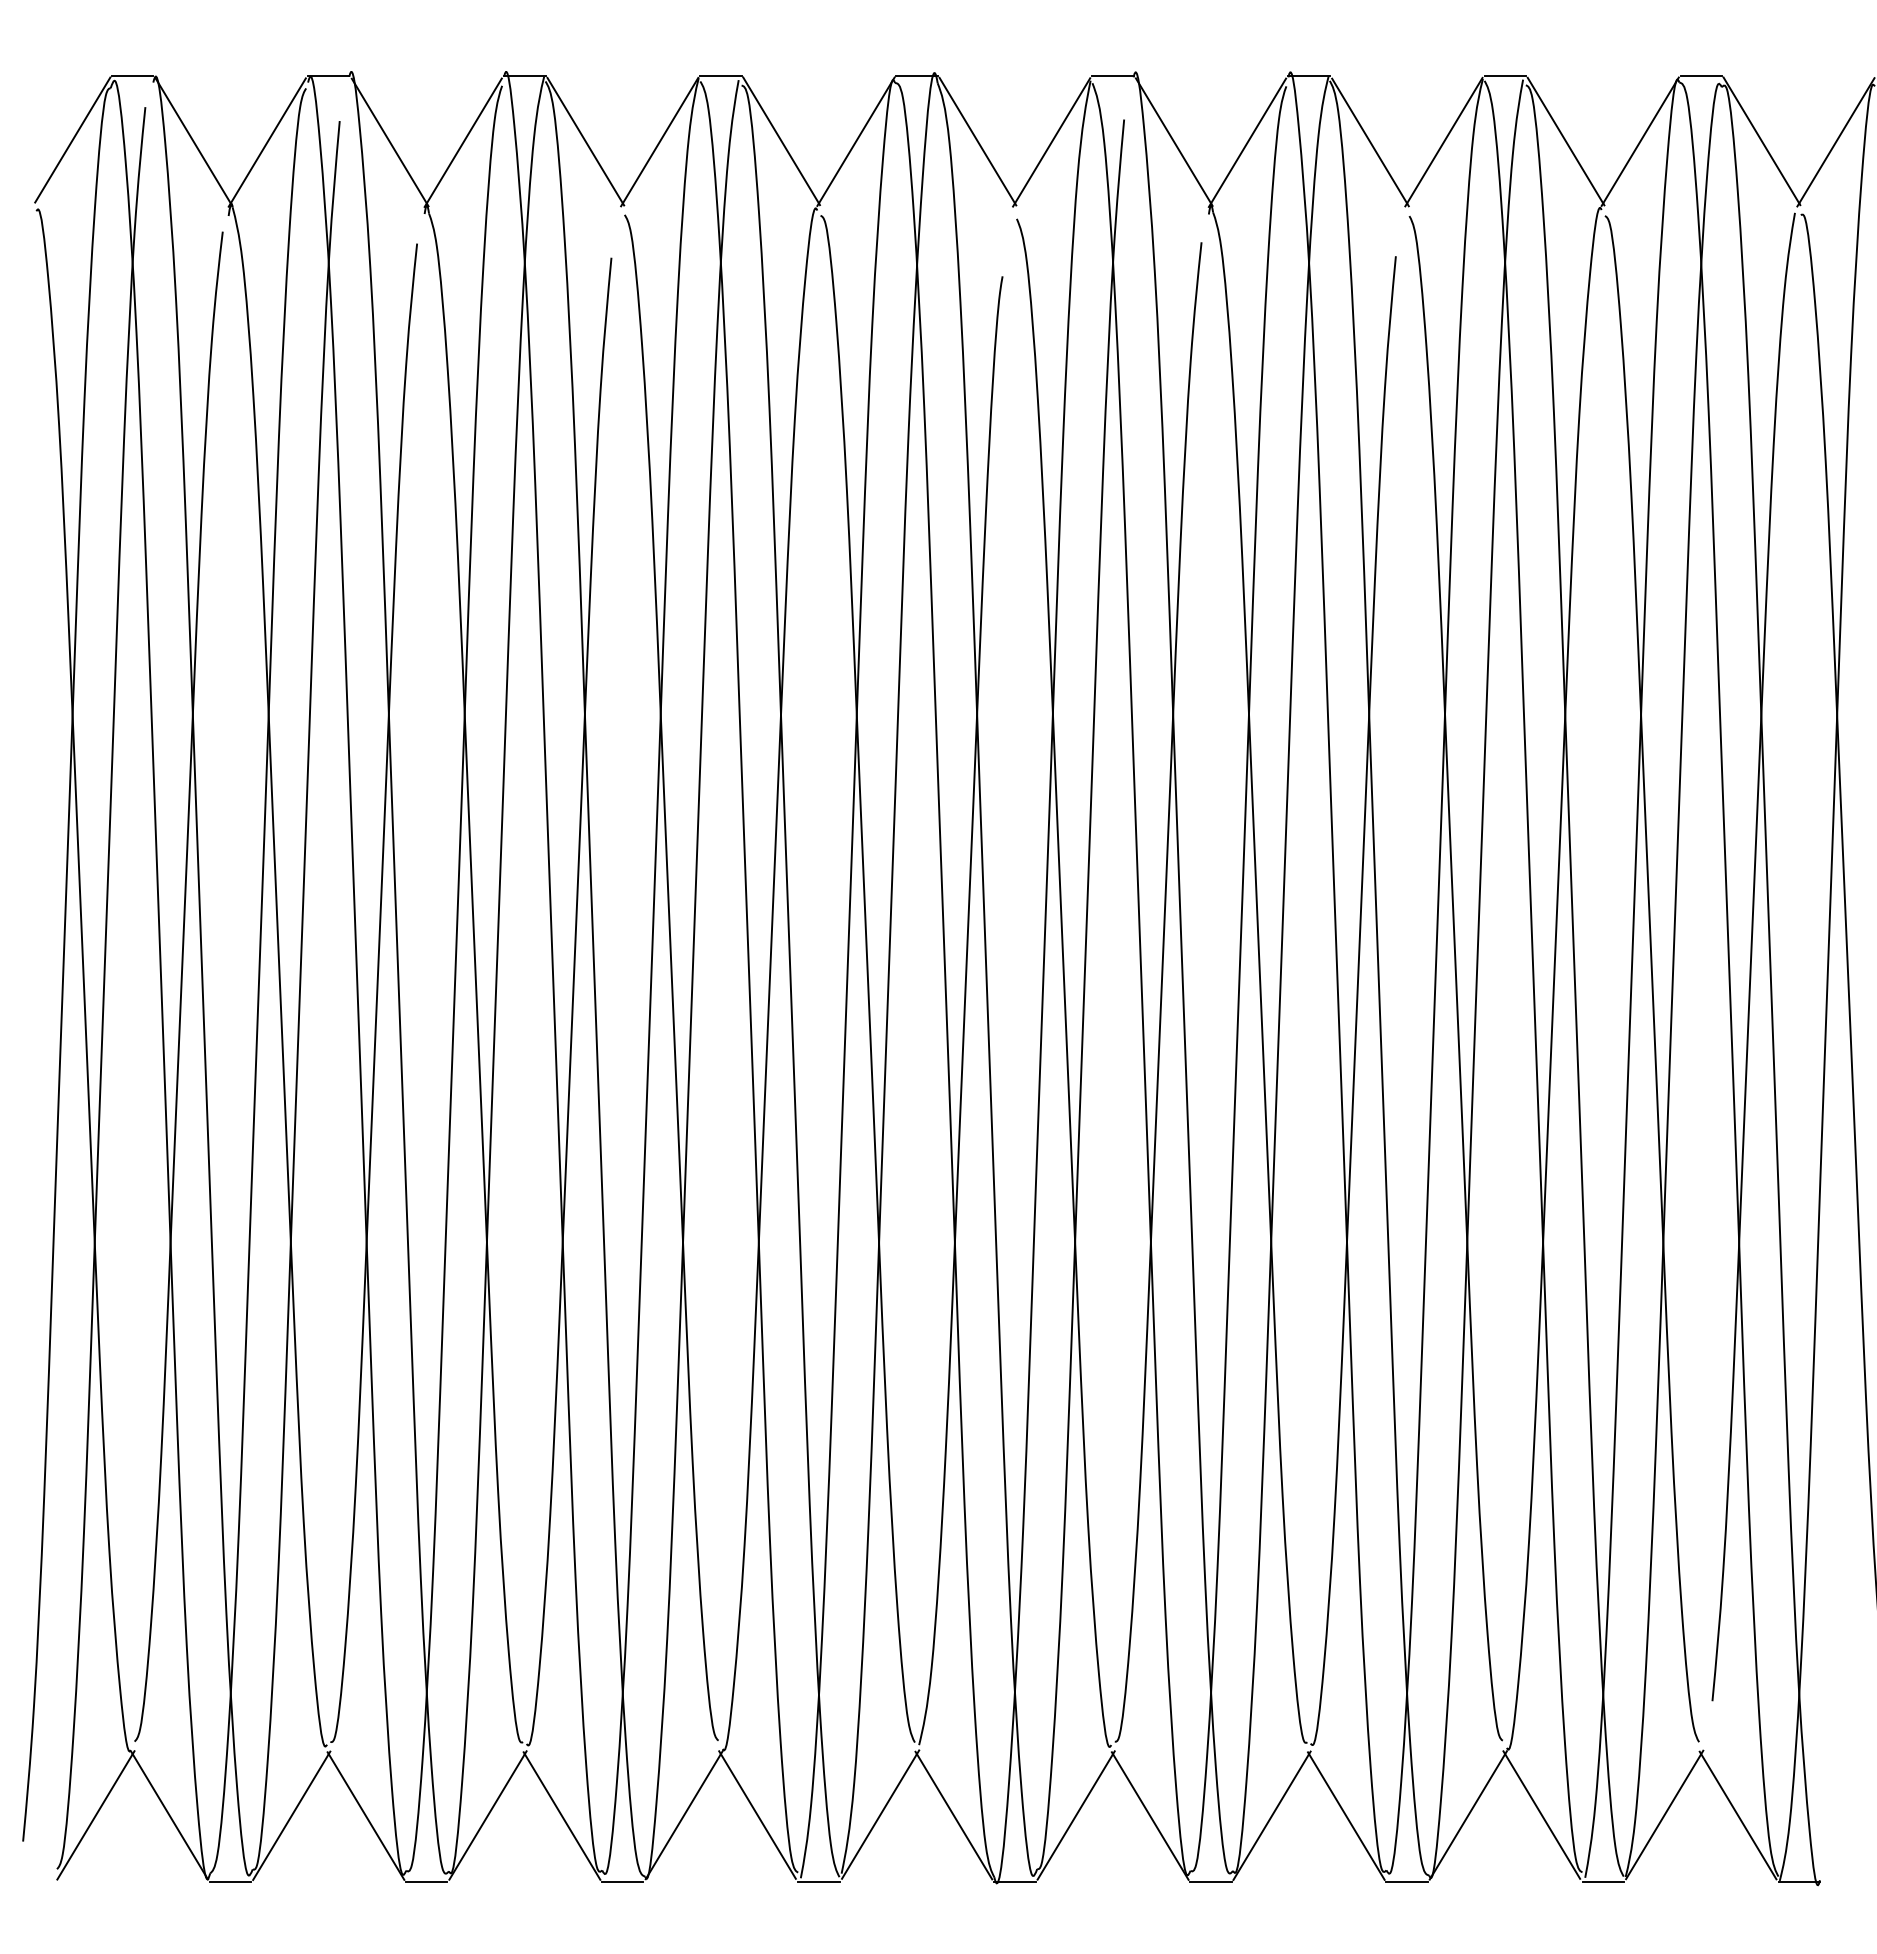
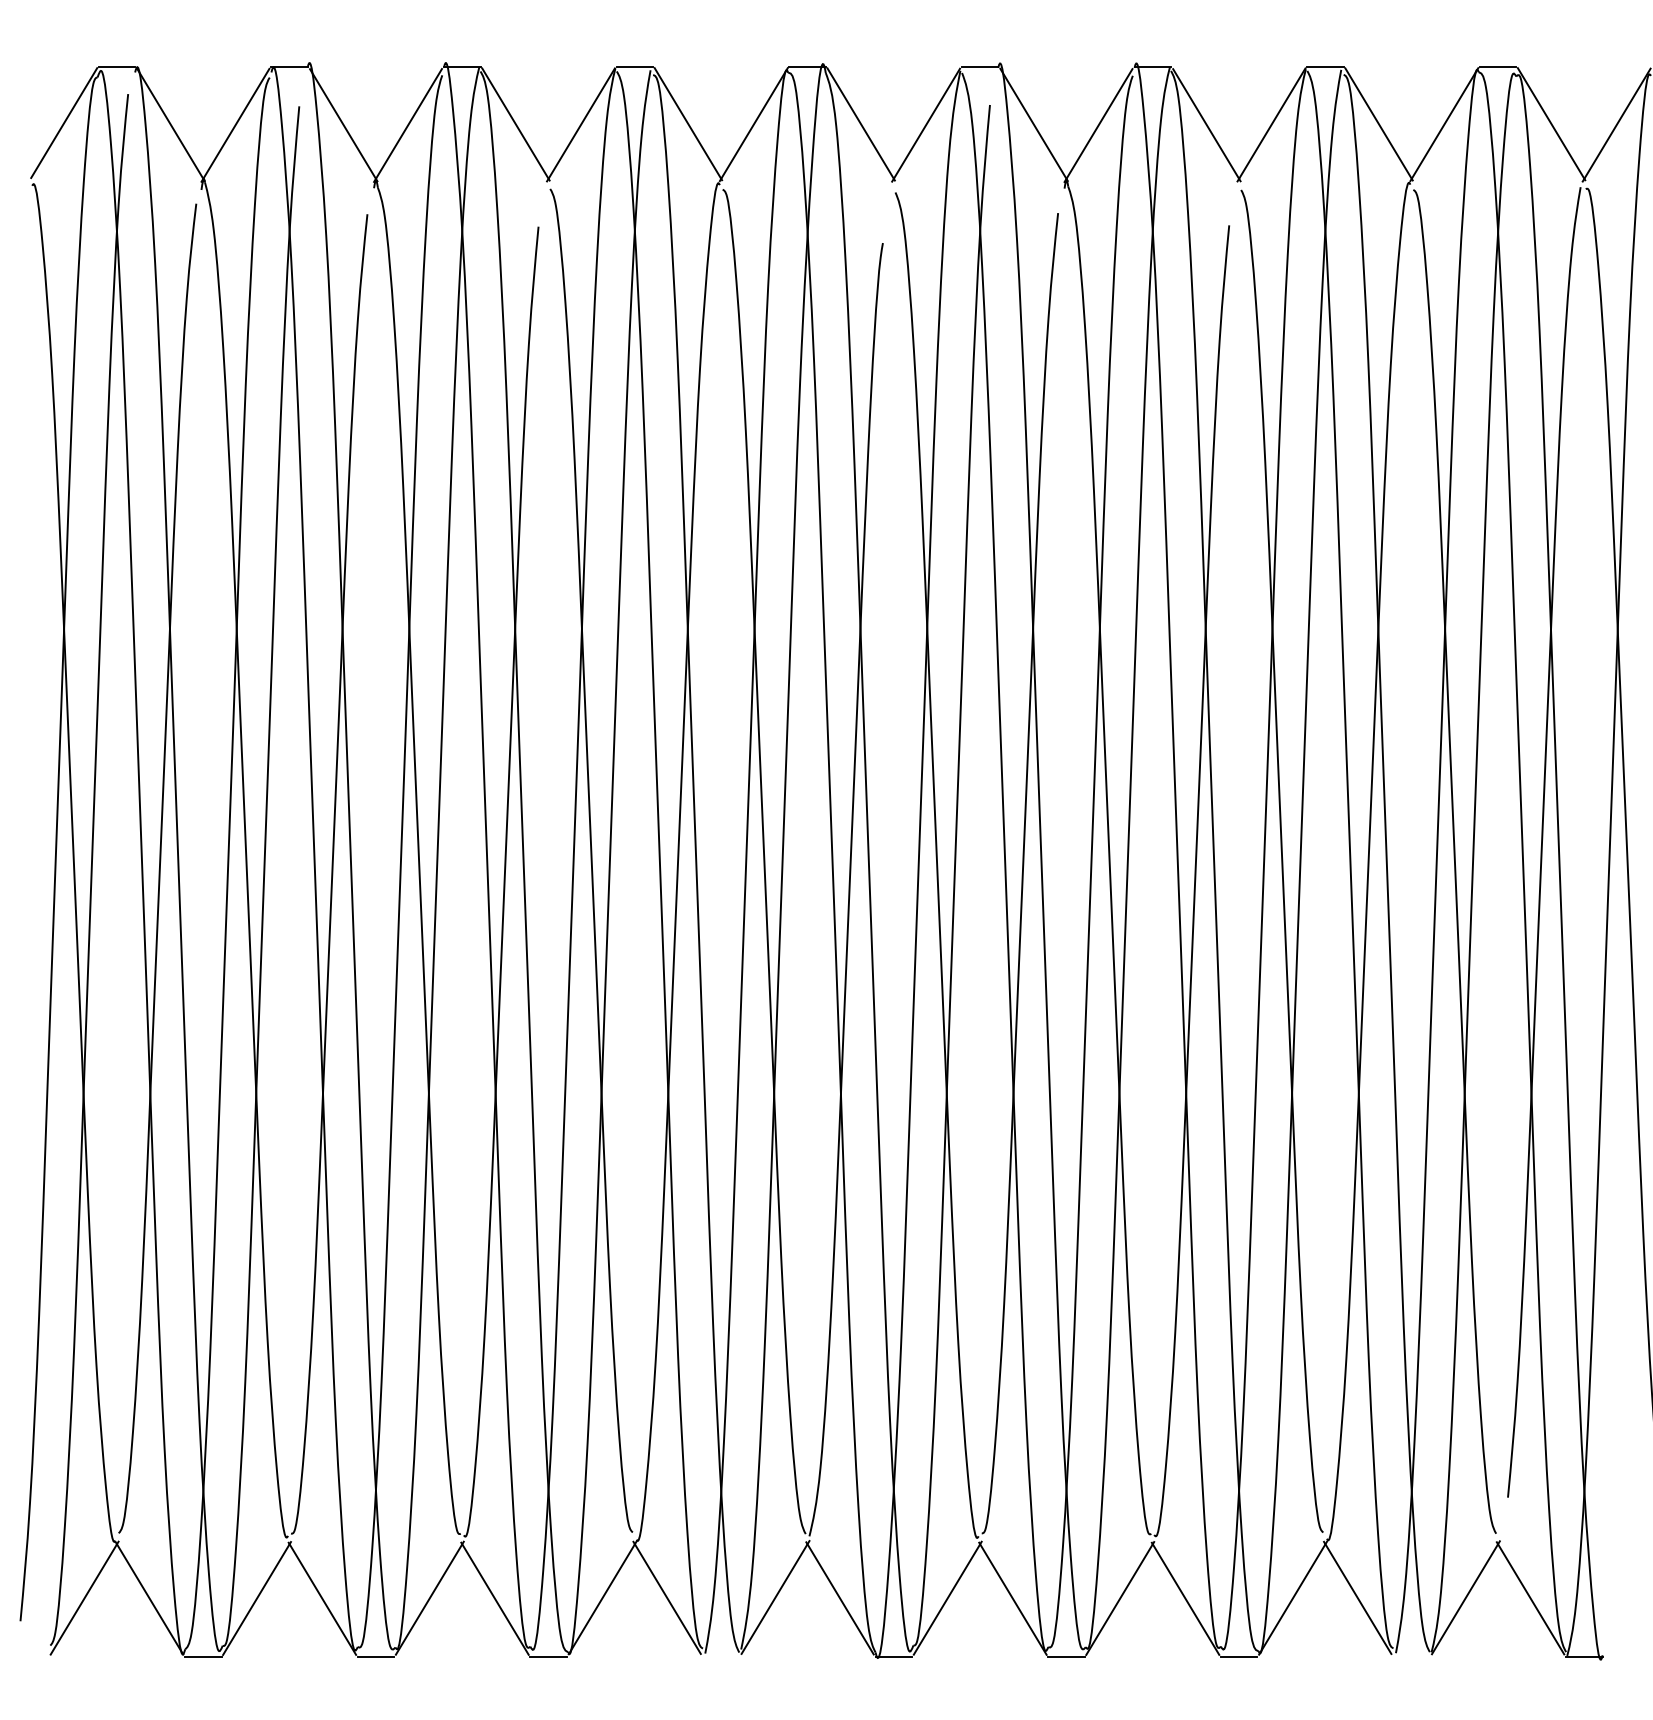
line: (818, 1881) -> (720, 1656), removed
line: (1602, 1881) -> (1411, 1656), removed

